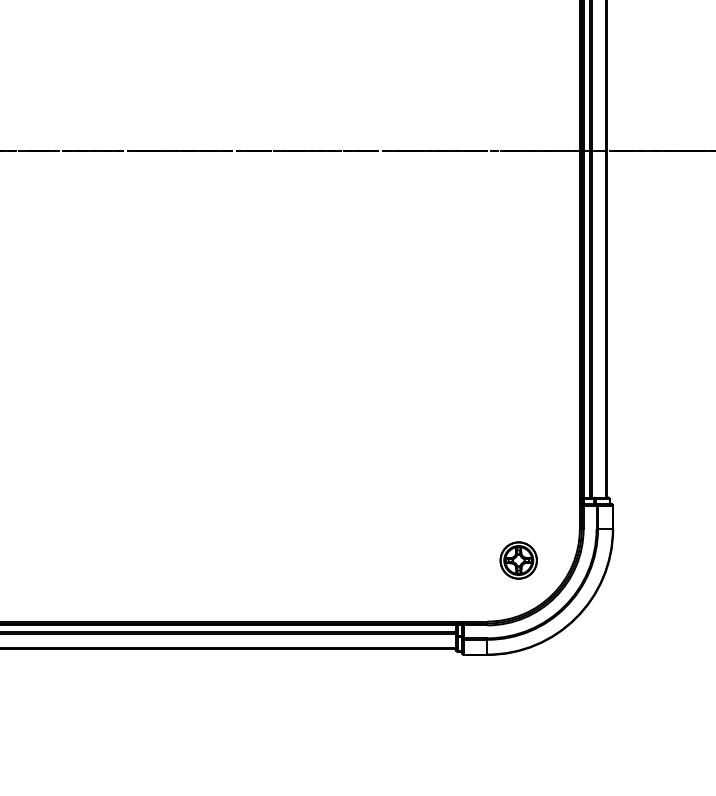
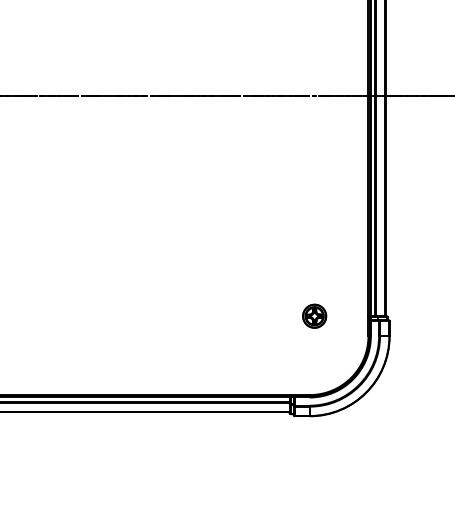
part: (518, 559) -> (314, 315), moved

